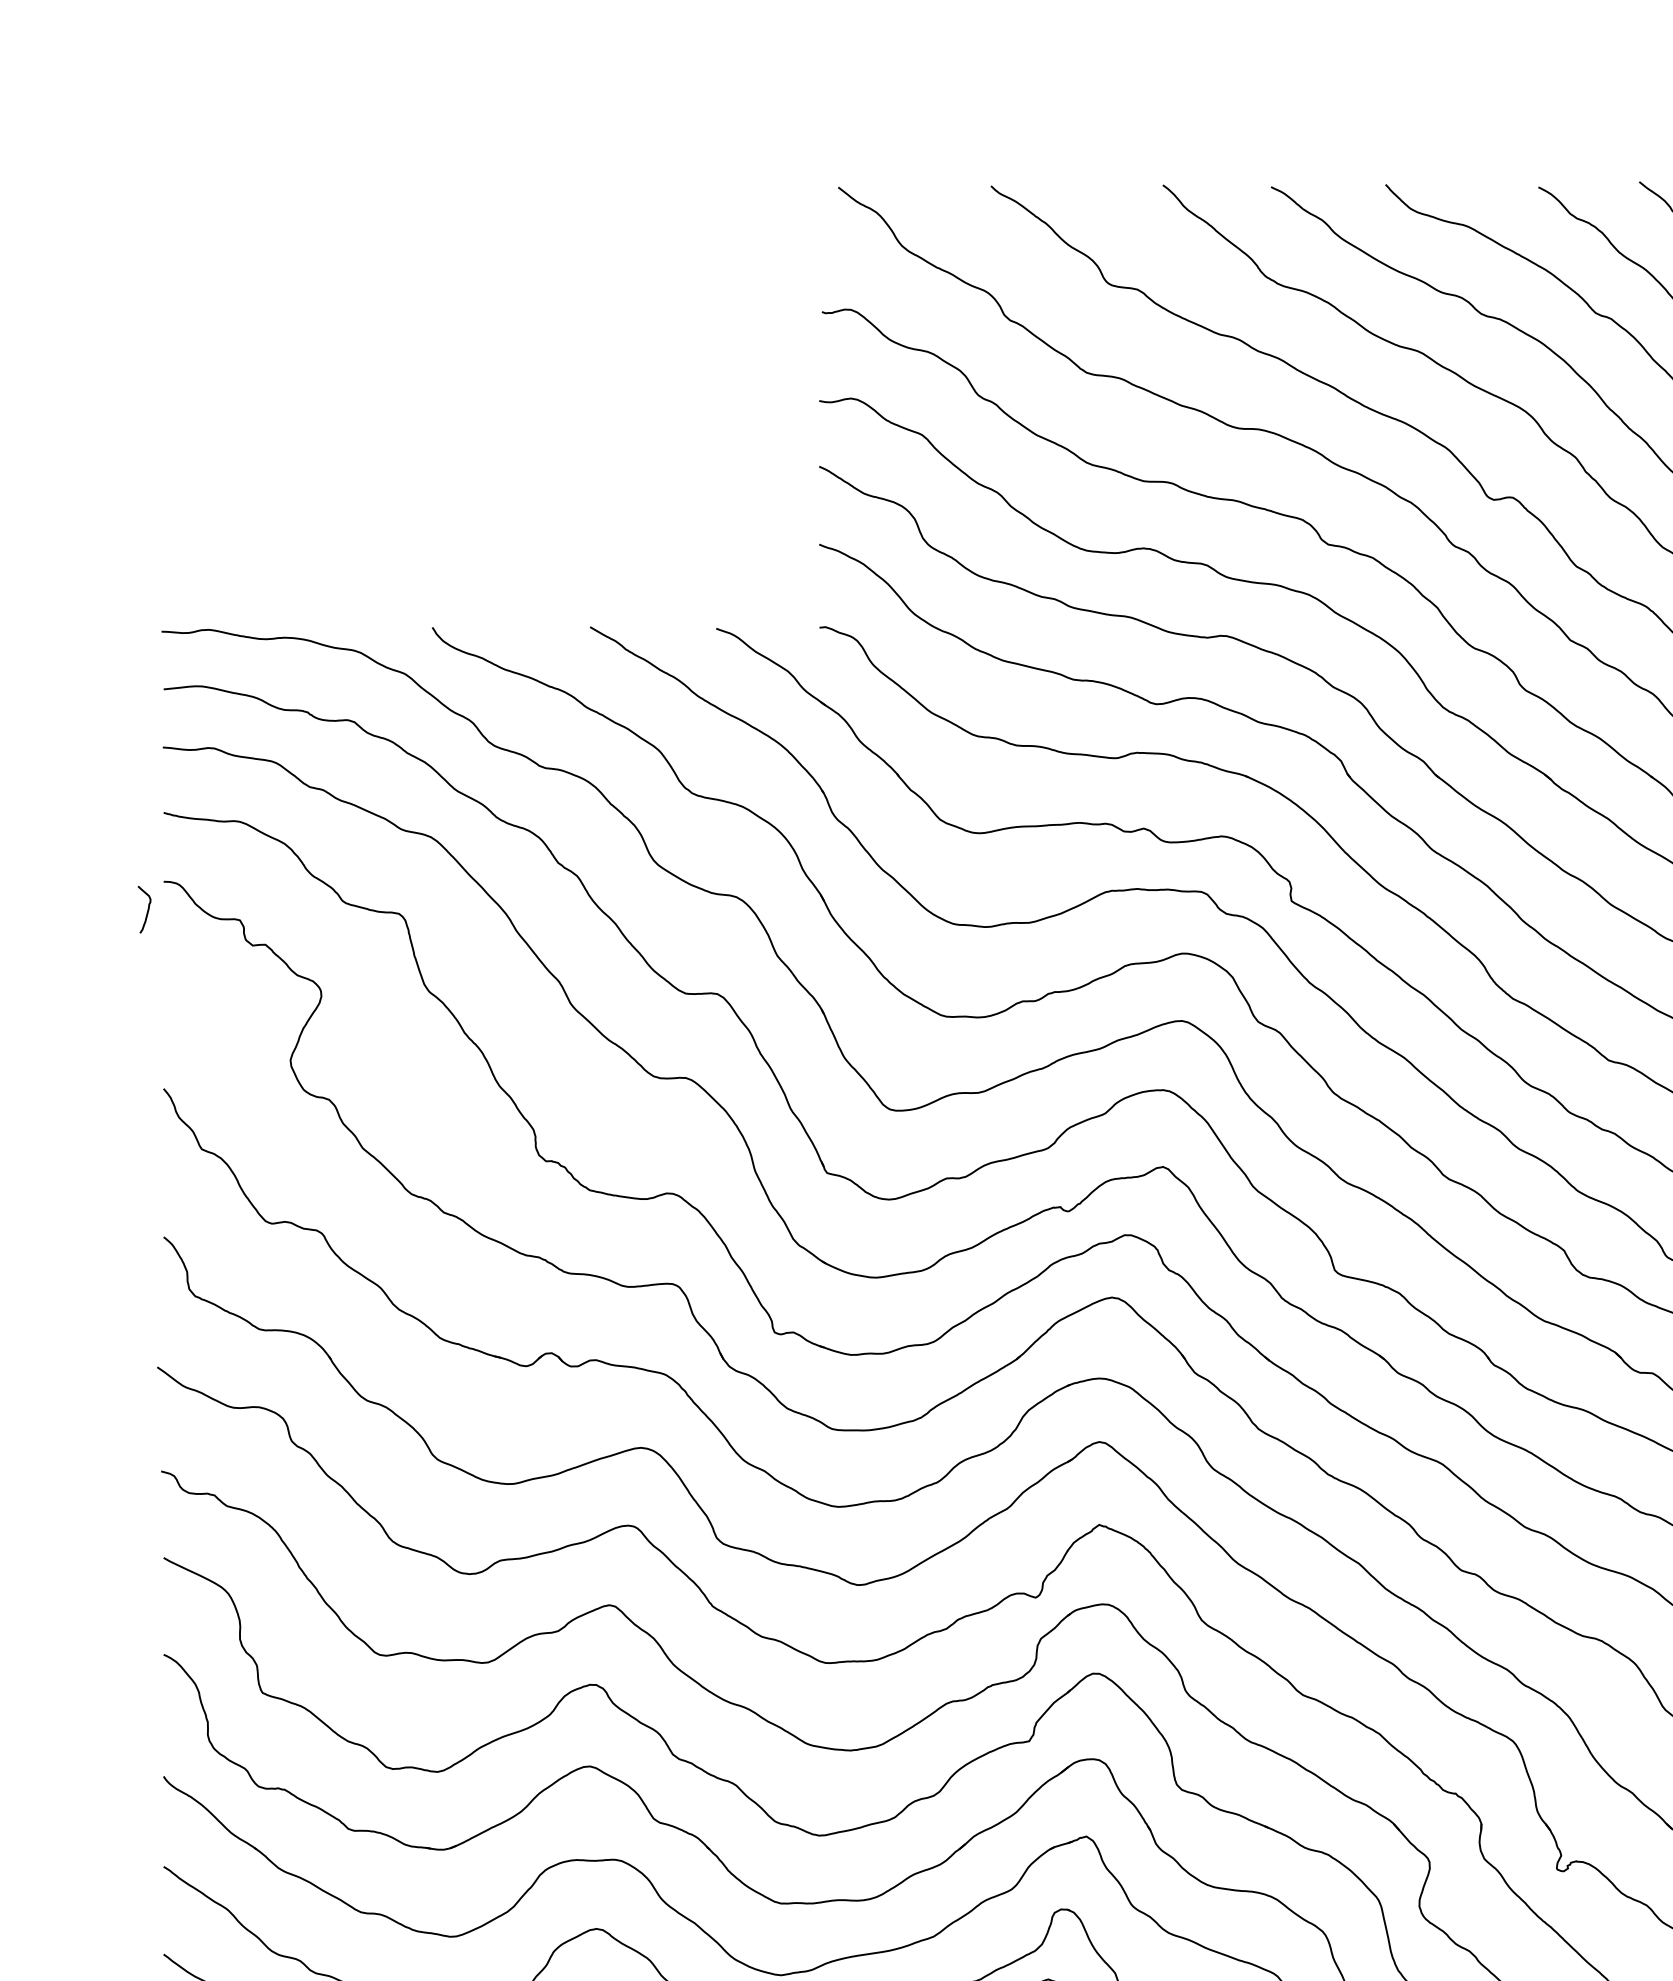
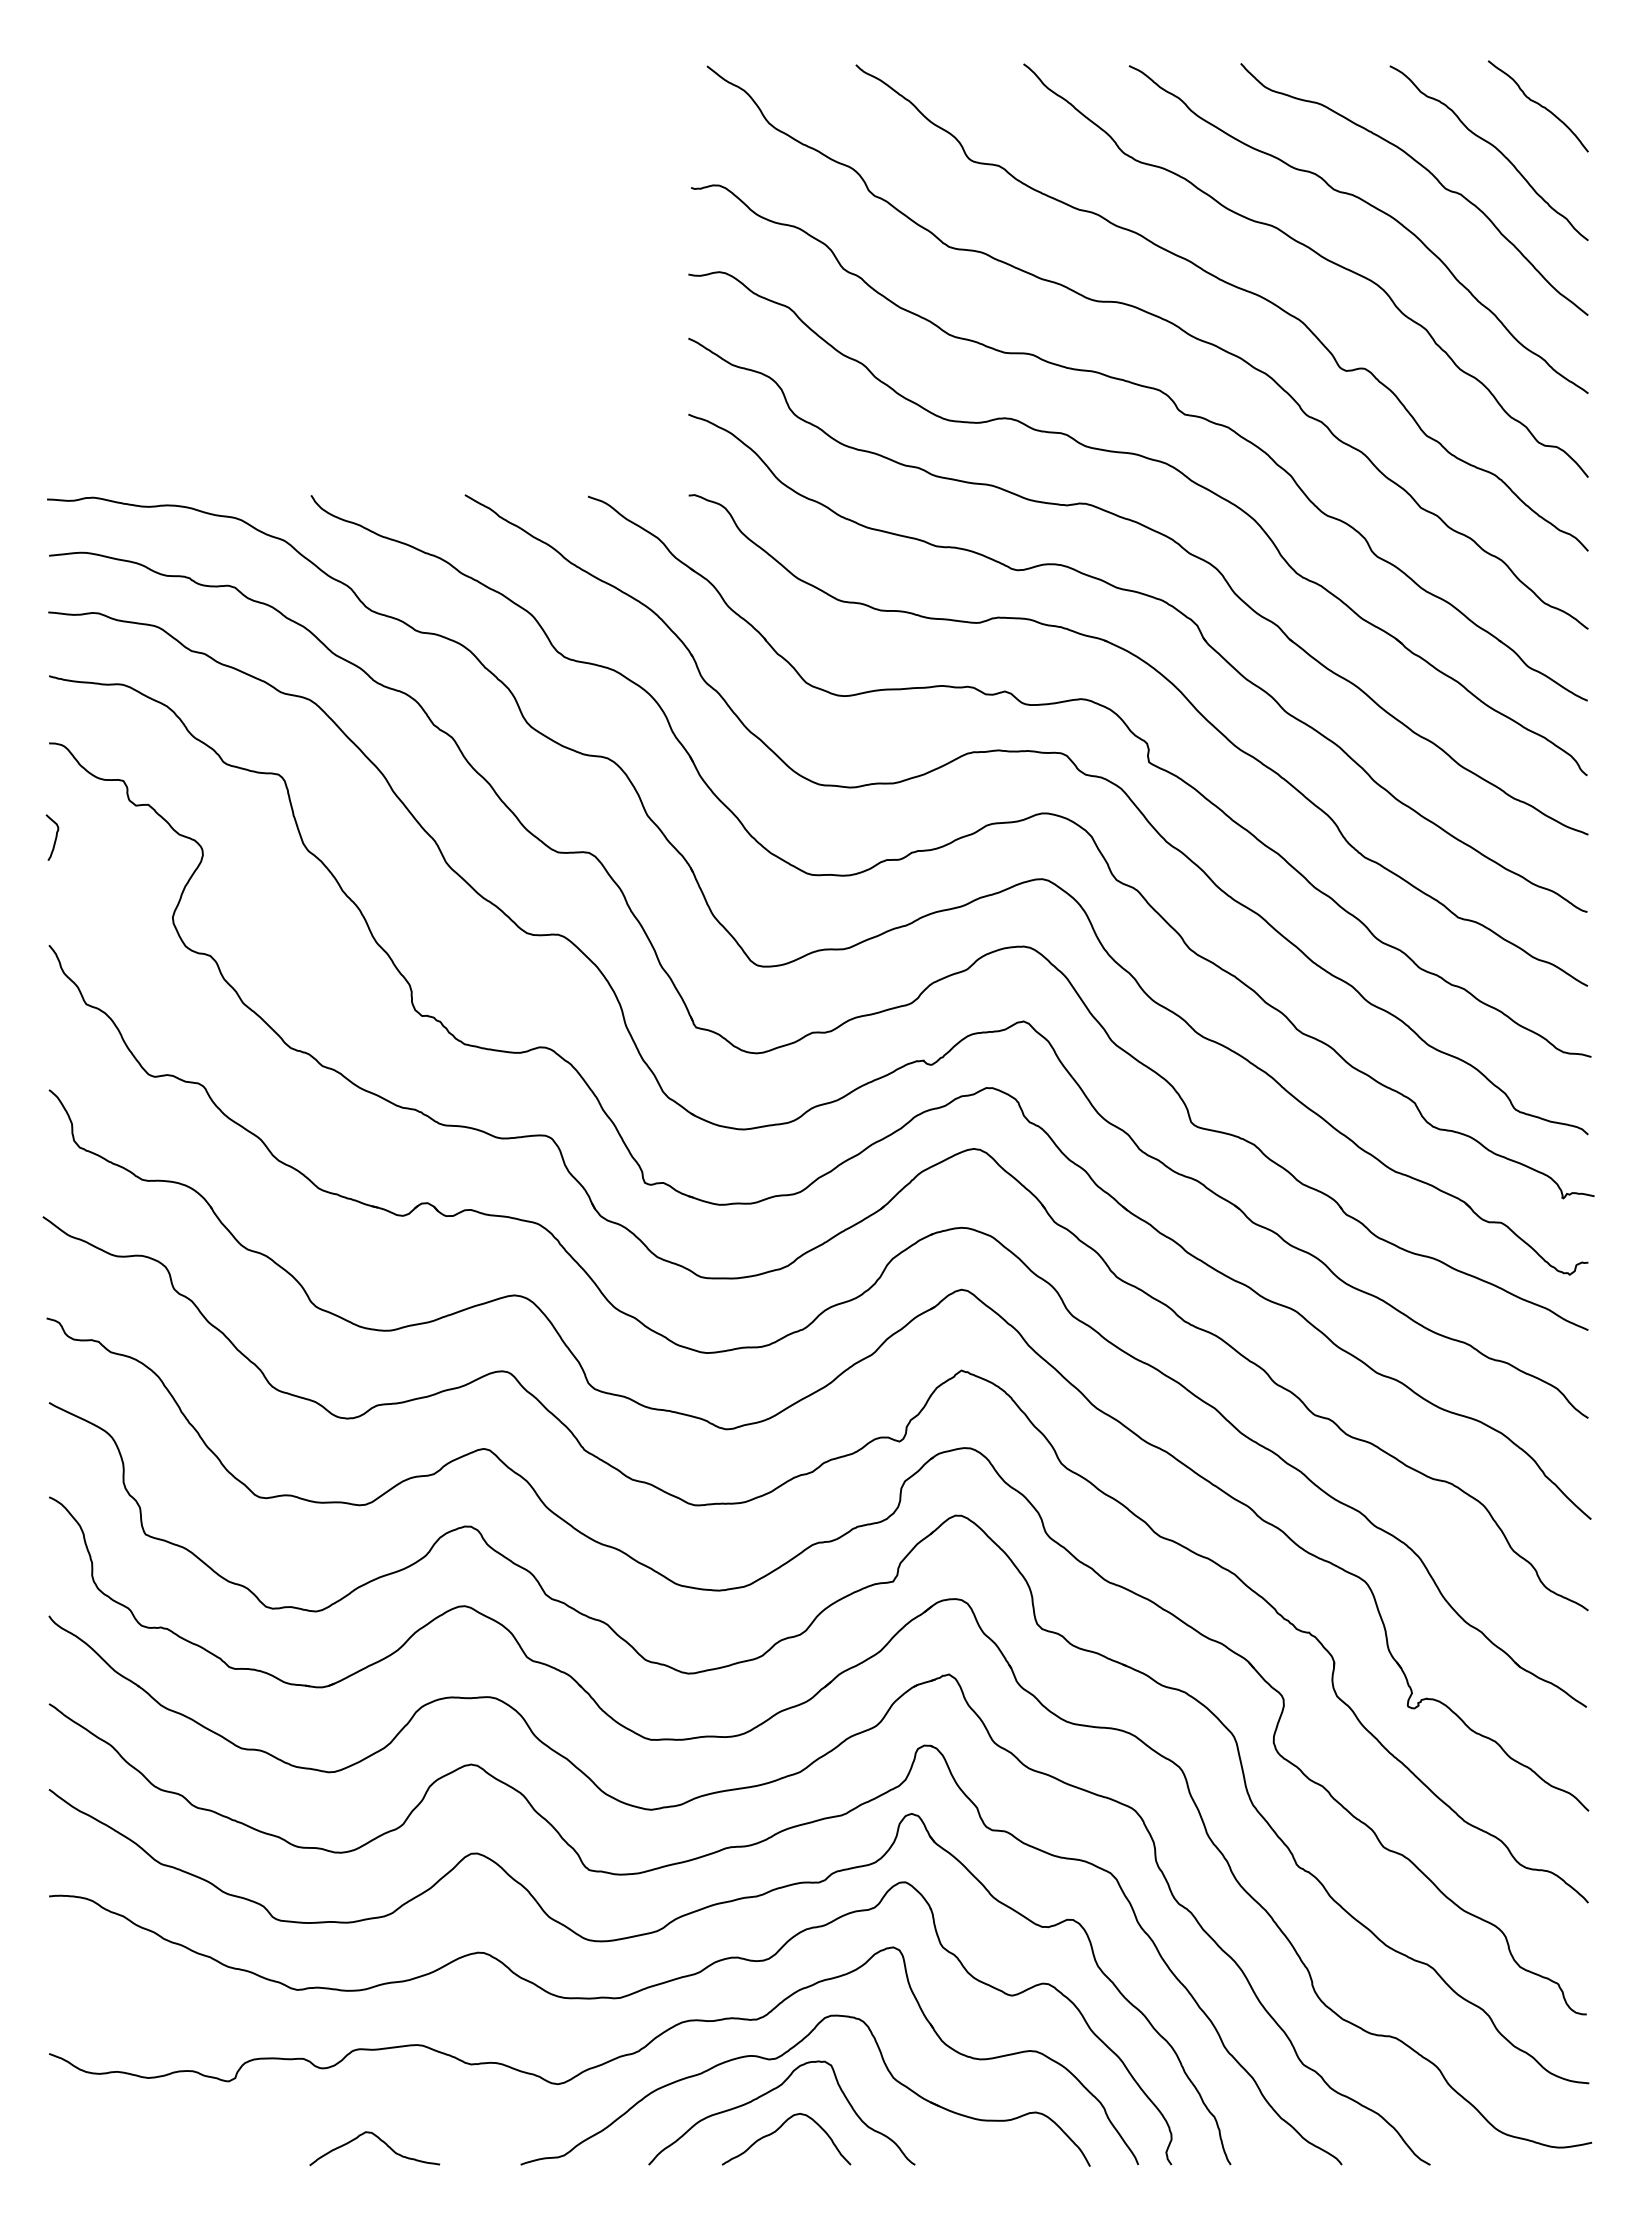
curve: (146, 911) -> (54, 839), moved

